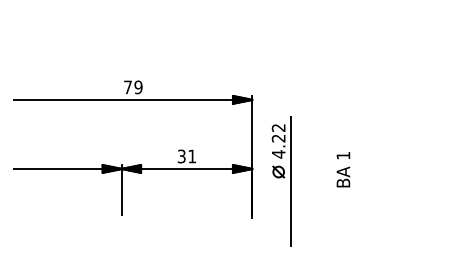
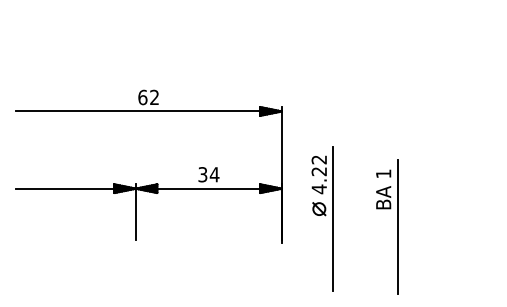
text: (133, 87) -> (148, 97), 79 -> 62
text: (192, 156) -> (214, 174), 31 -> 34
part: (281, 180) -> (322, 218), moved
line: (355, 202) -> (397, 226), added

